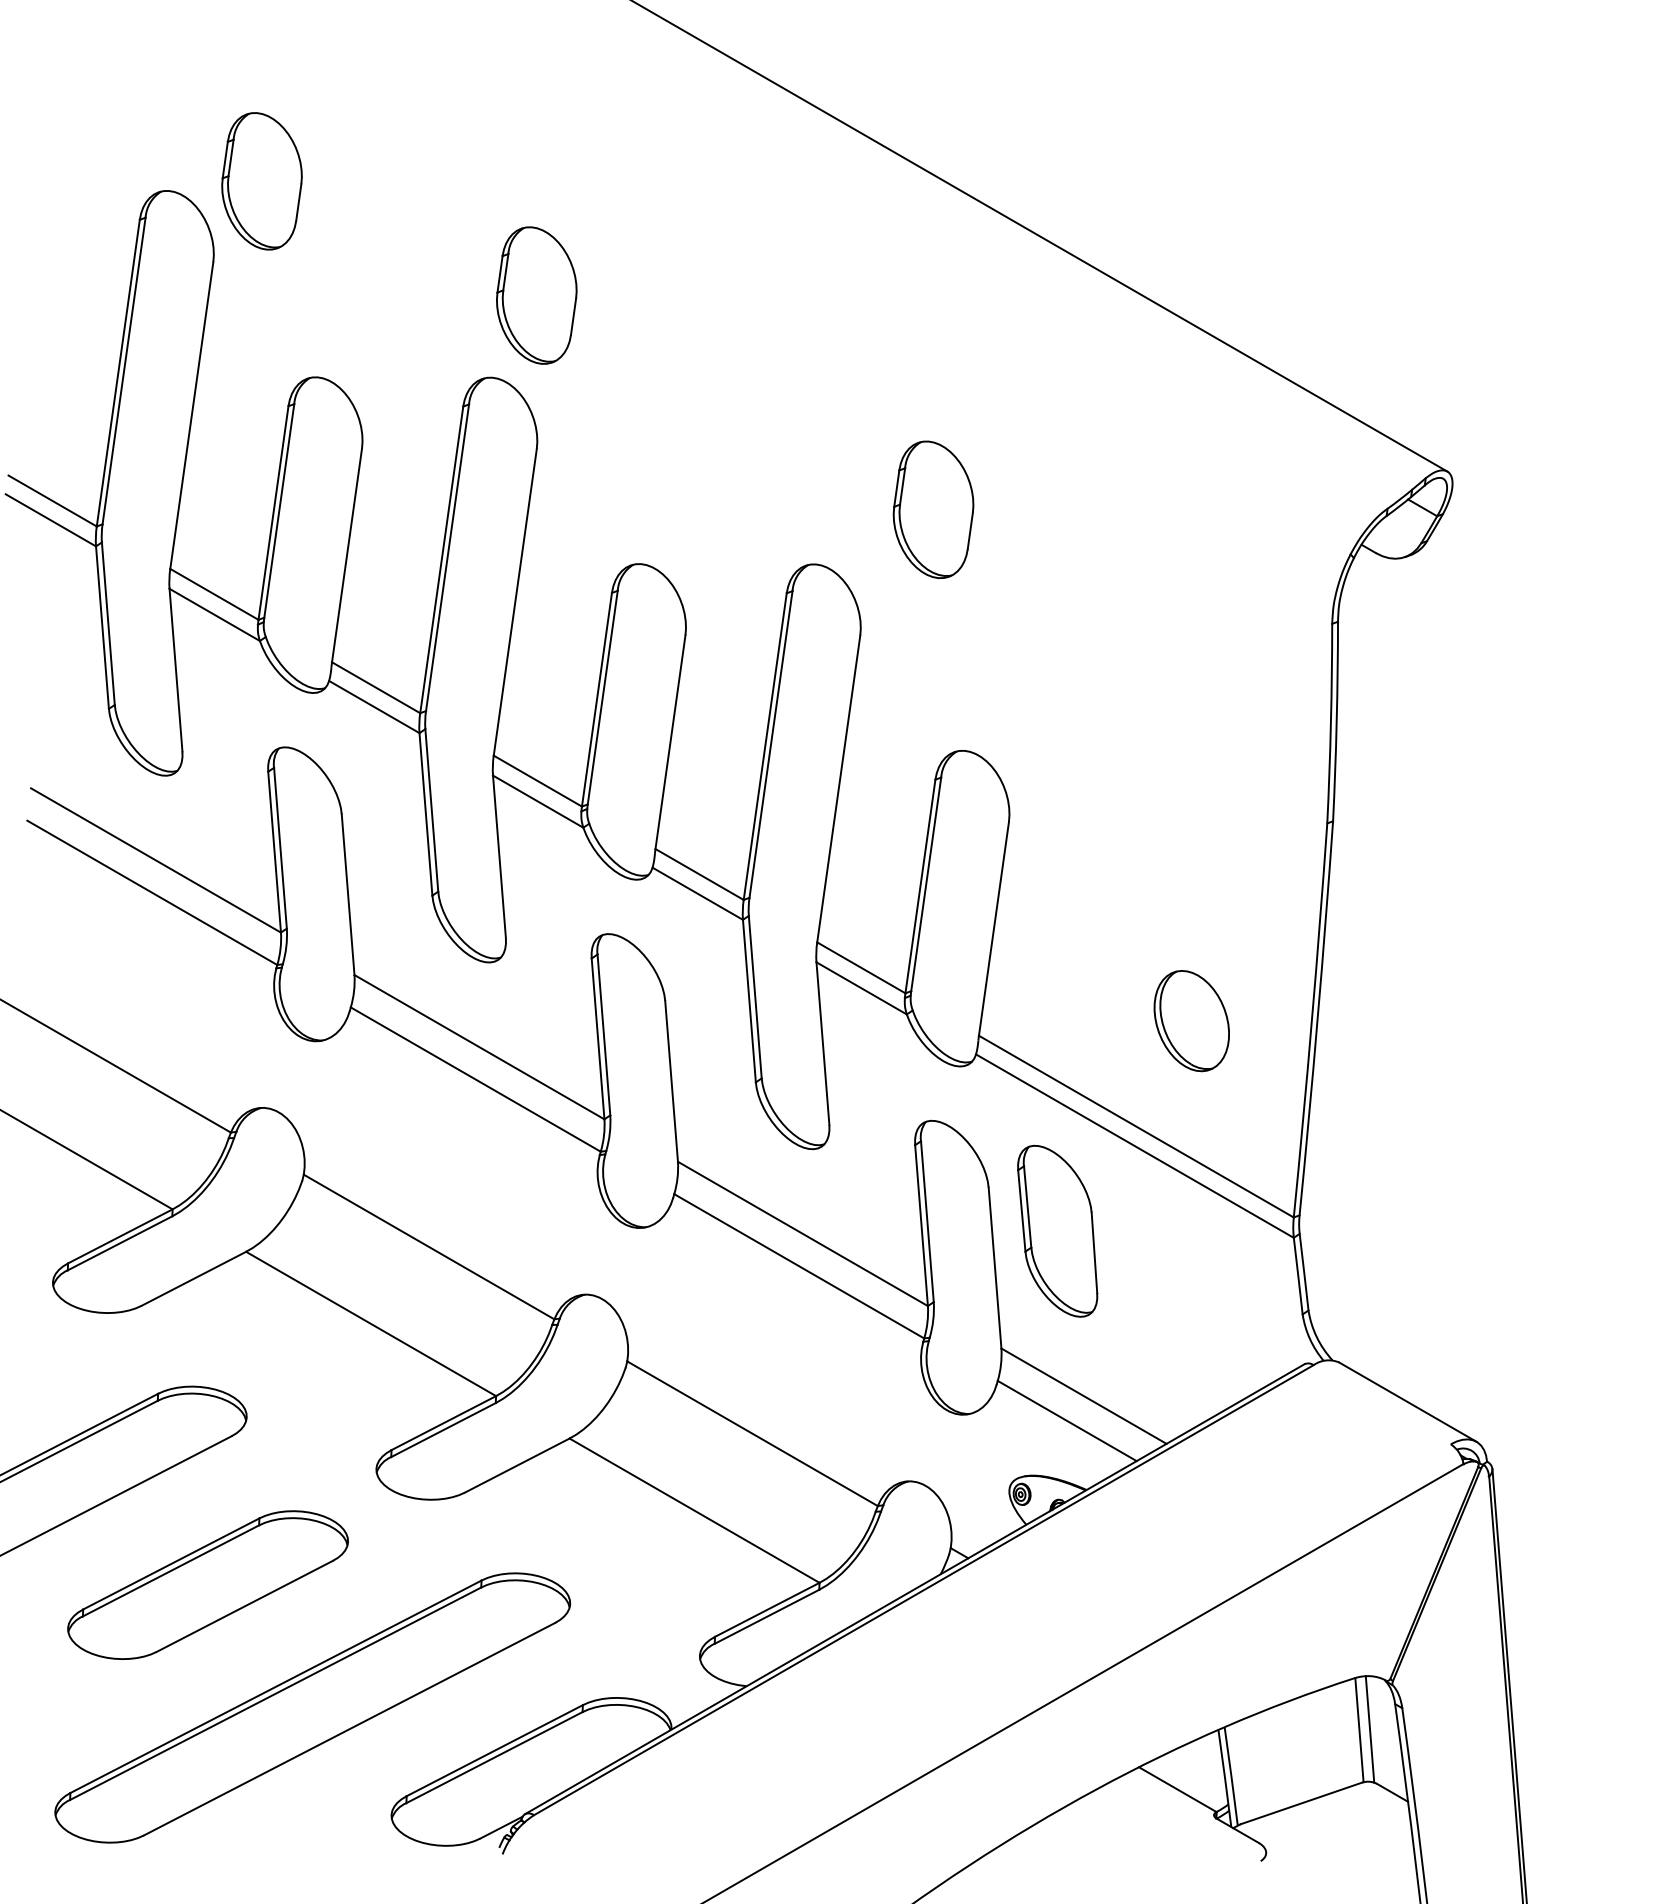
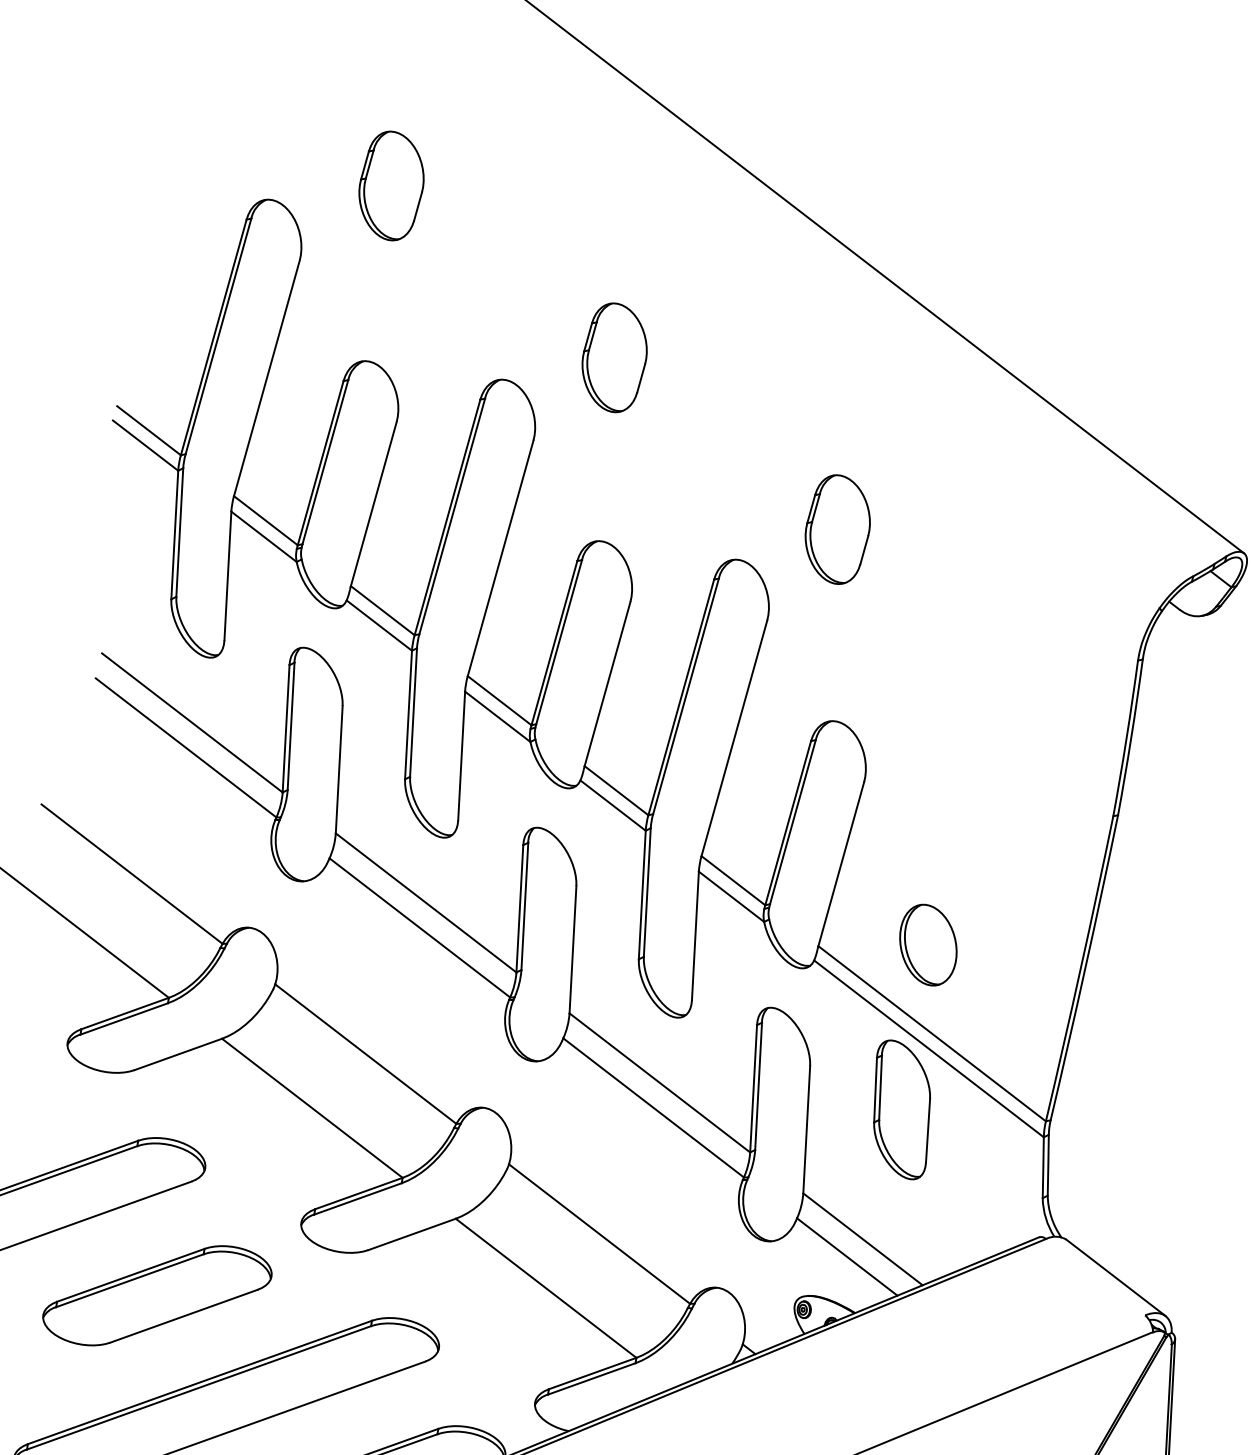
part: (261, 181) -> (391, 186), moved
part: (536, 295) -> (614, 357), moved
part: (1191, 1021) -> (928, 945), moved
part: (1057, 1231) -> (901, 1110), moved

